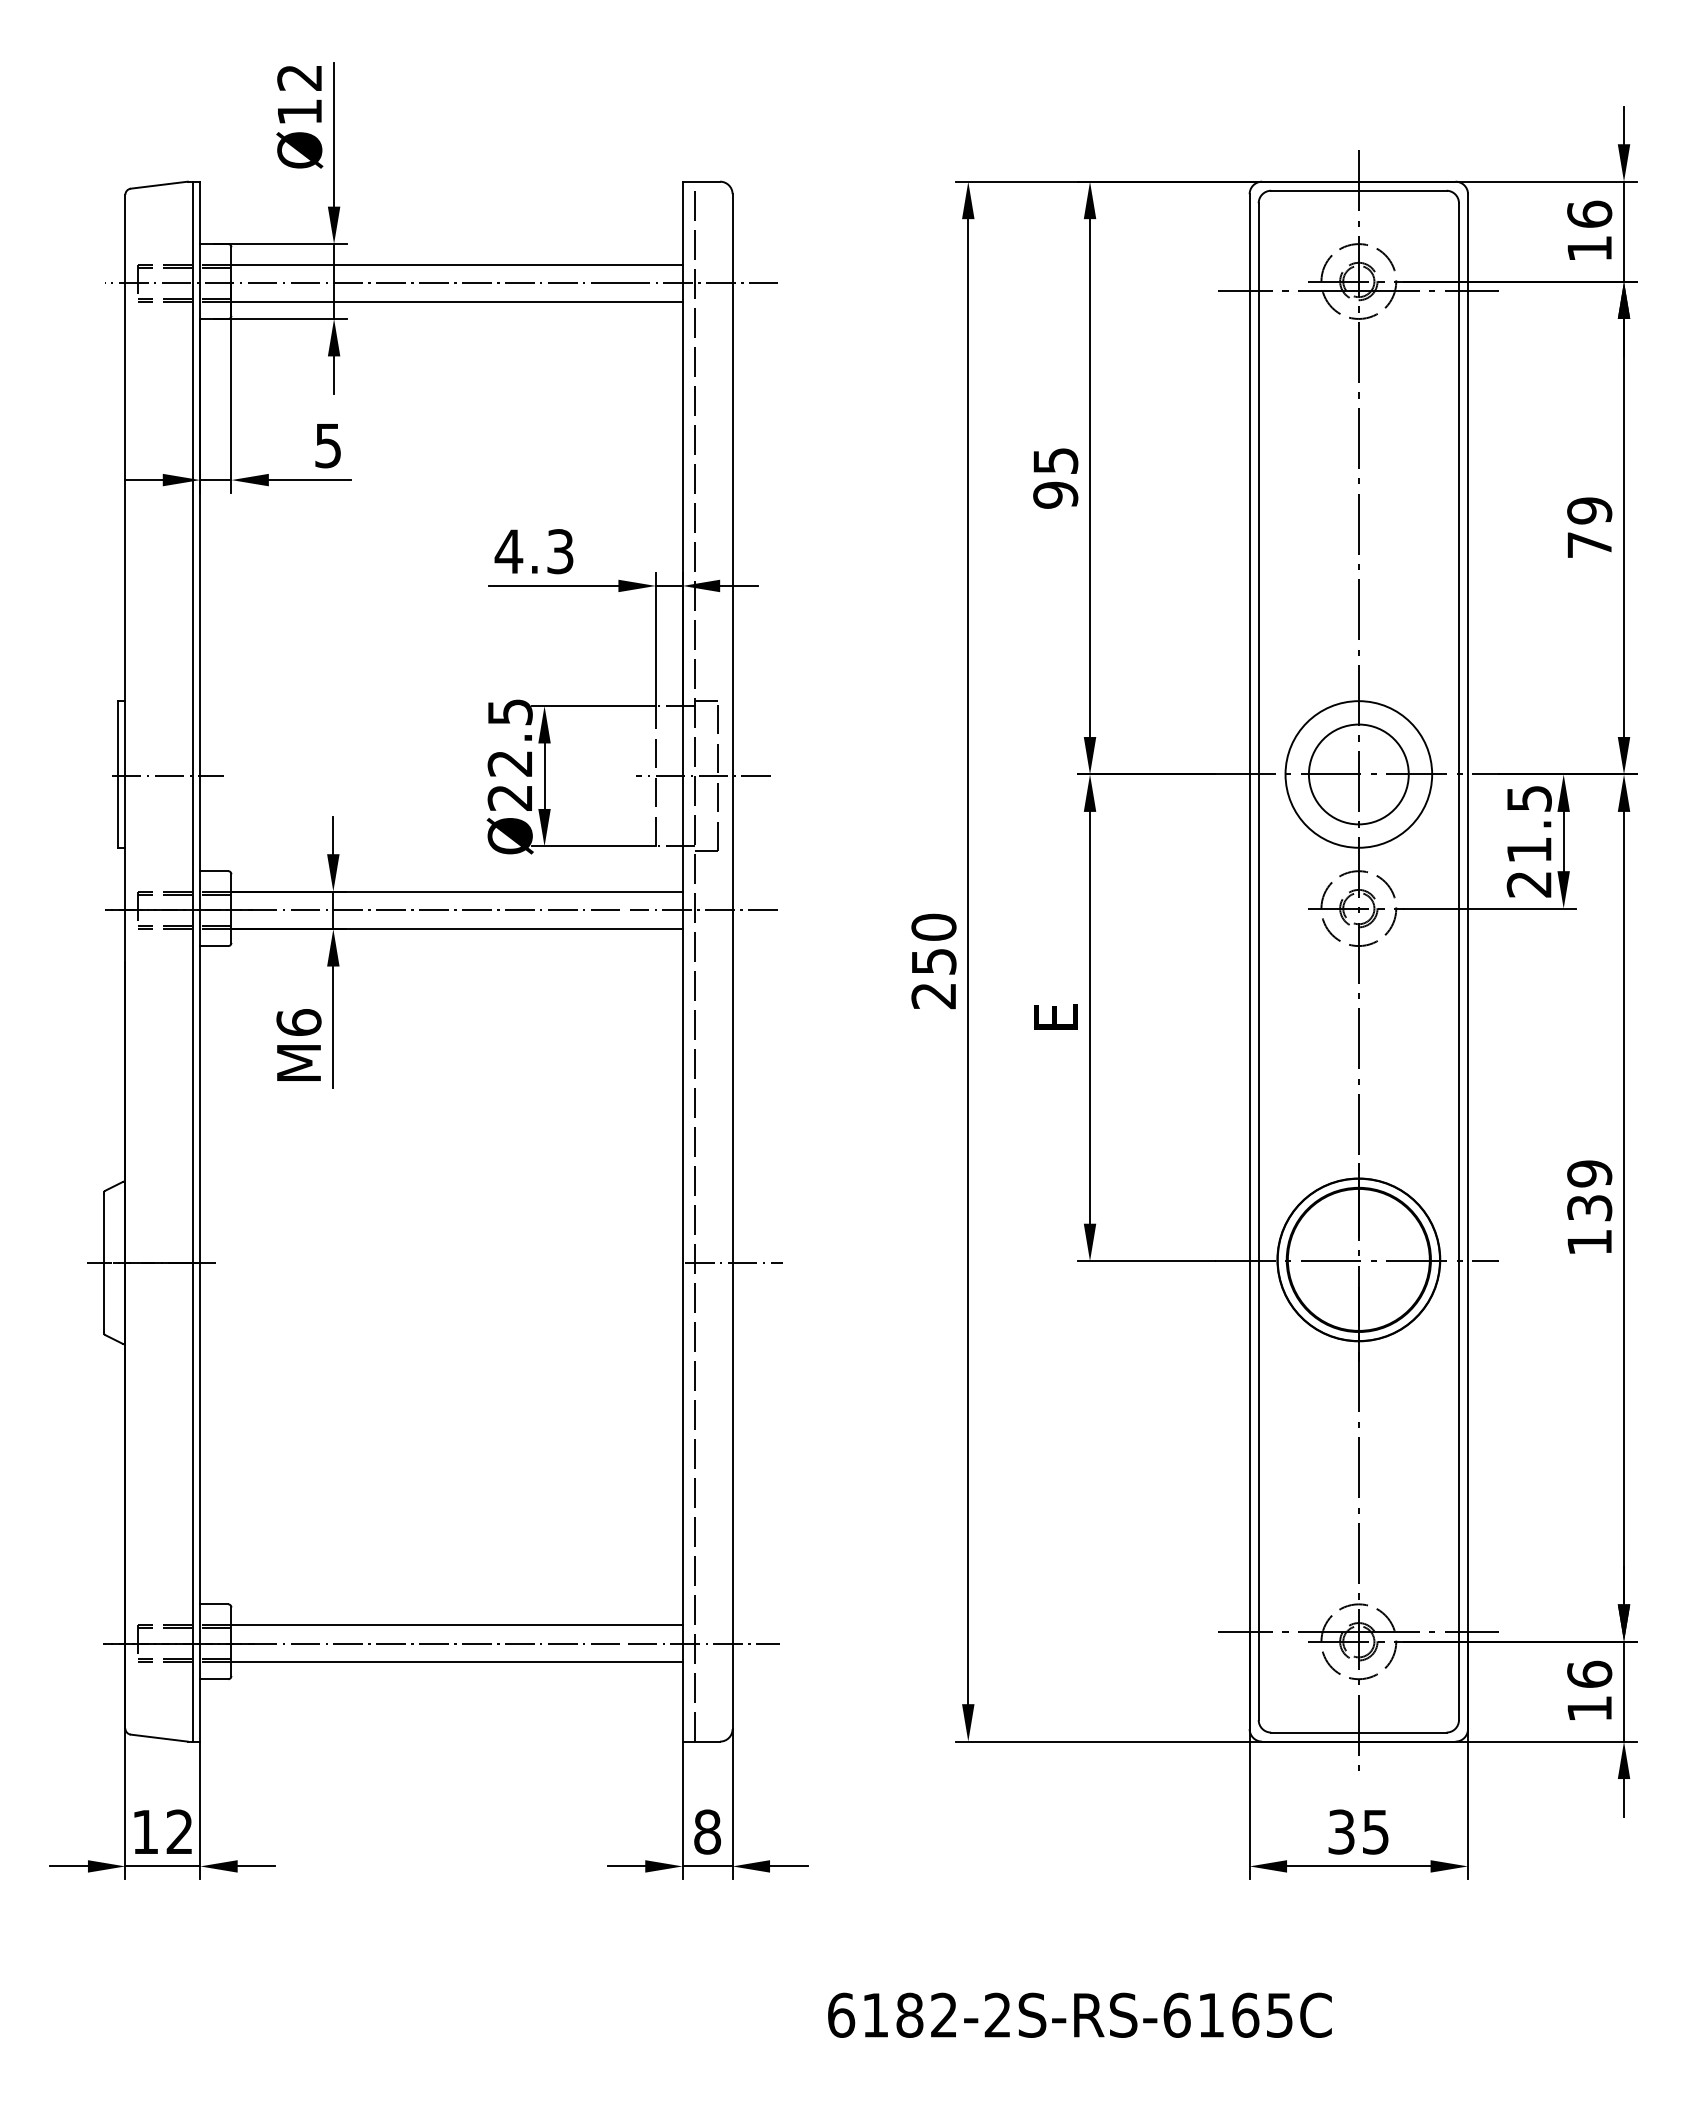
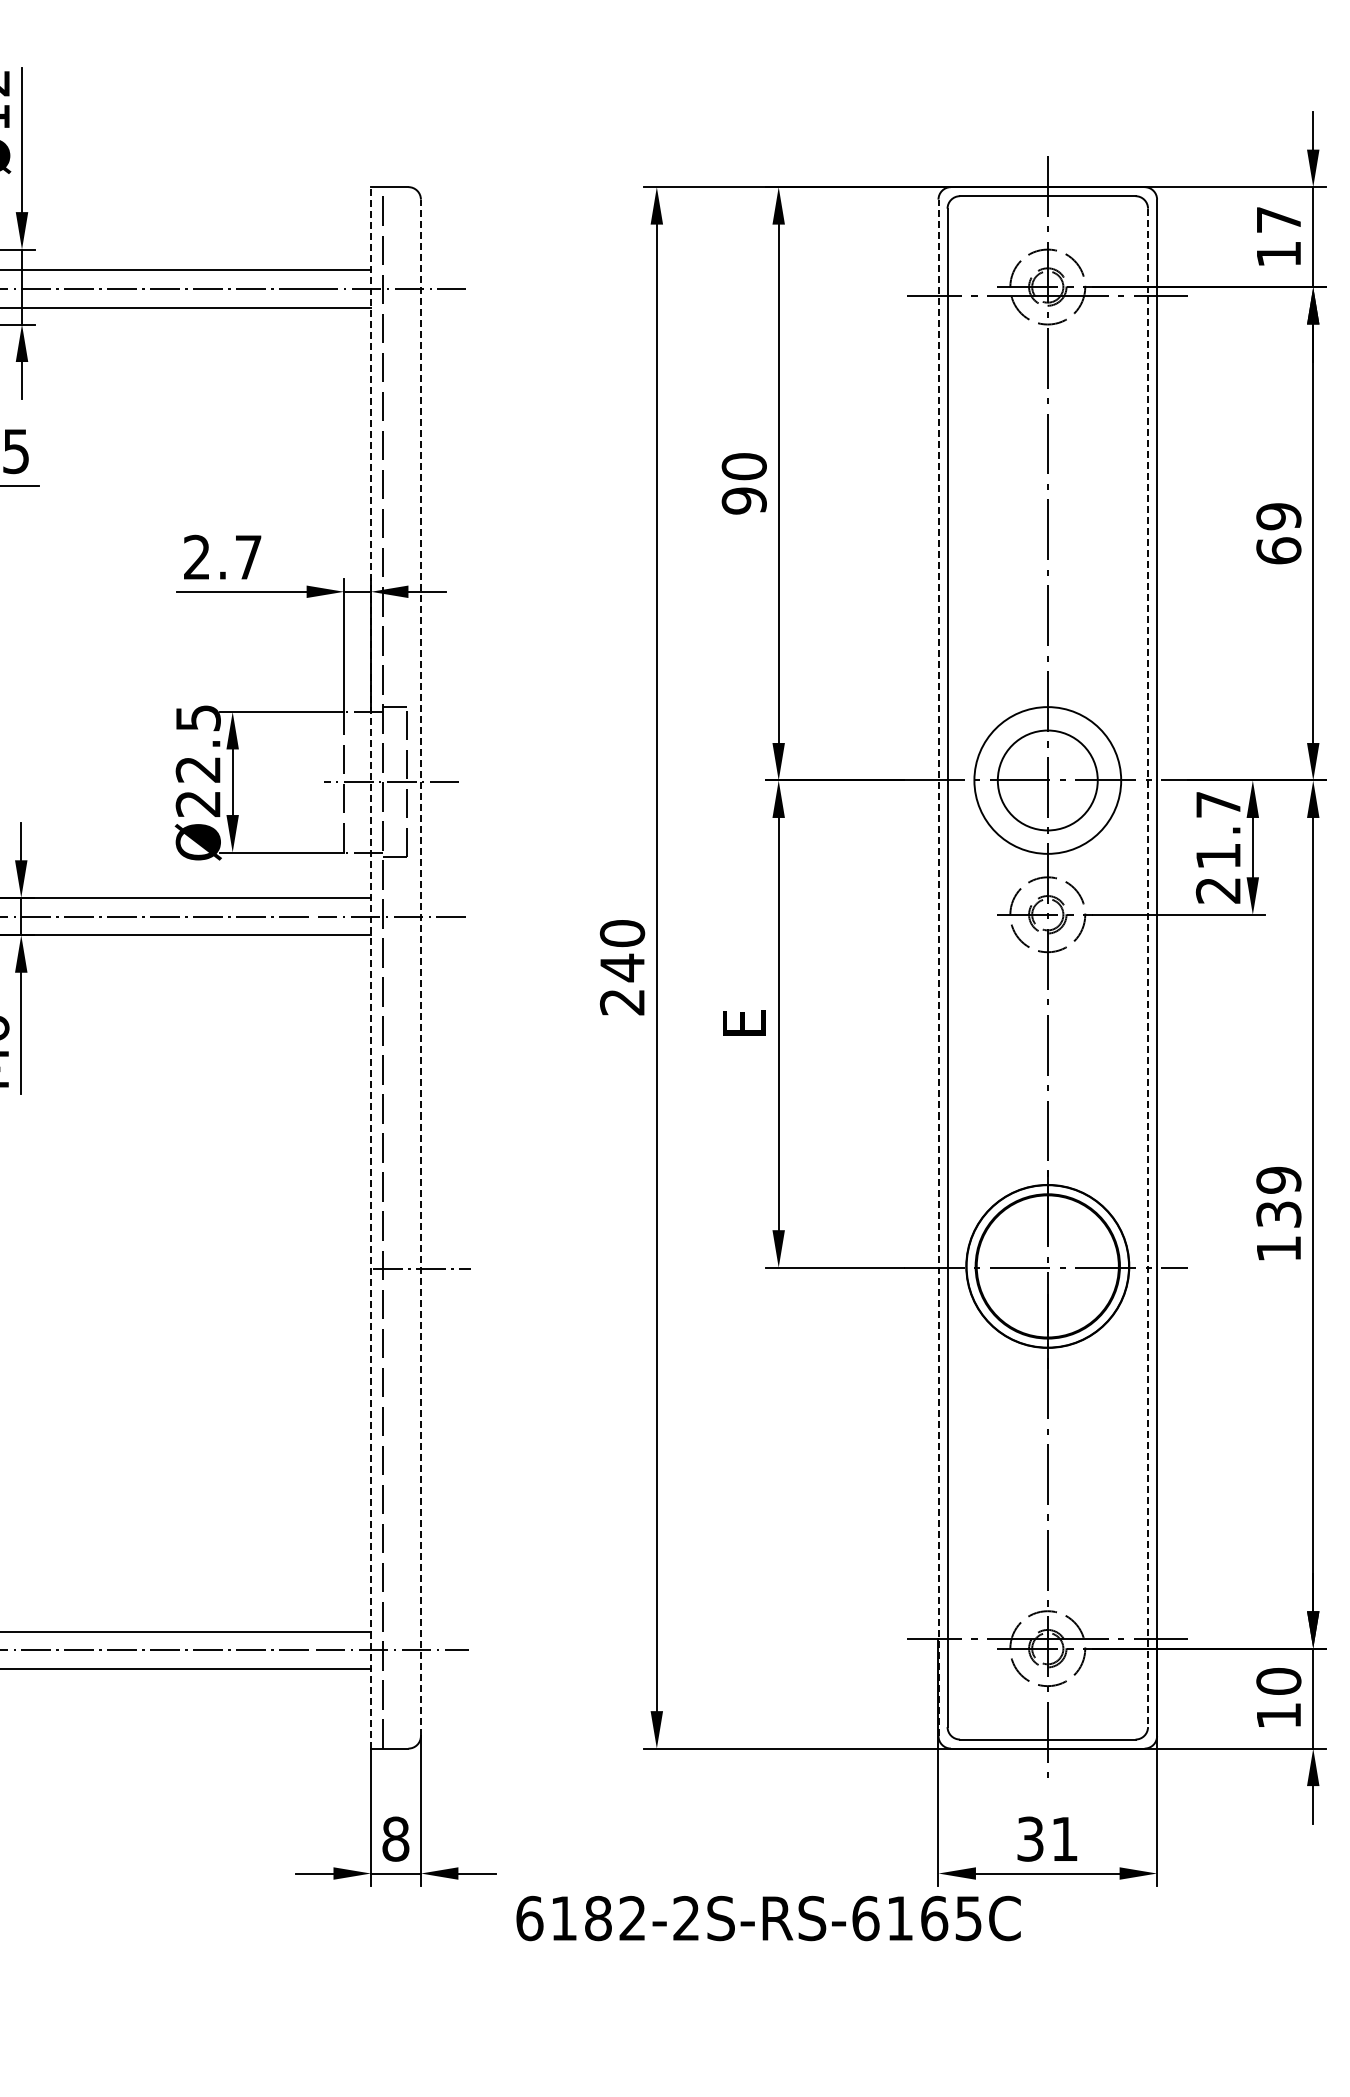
text: (1589, 213) -> (1278, 218), 16 -> 17
text: (1055, 460) -> (744, 466), 95 -> 90
text: (1589, 544) -> (1278, 550), 79 -> 69
text: (533, 551) -> (221, 557), 4.3 -> 2.7
text: (1529, 798) -> (1218, 804), 21.5 -> 21.7
line: (682, 961) -> (370, 967), solid -> dashed
line: (732, 961) -> (420, 967), solid -> dashed
text: (934, 961) -> (623, 967), 250 -> 240
line: (1249, 961) -> (938, 967), solid -> dashed
line: (1458, 962) -> (1147, 968), solid -> dashed
text: (1589, 1674) -> (1278, 1681), 16 -> 10
text: (1375, 1832) -> (1064, 1839), 35 -> 31
text: (1079, 2014) -> (768, 1917), moved

